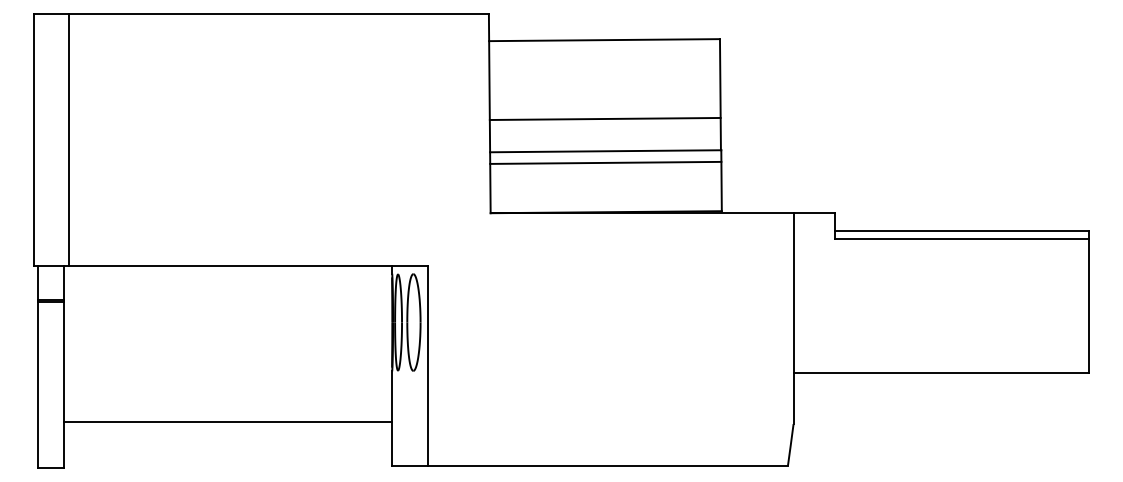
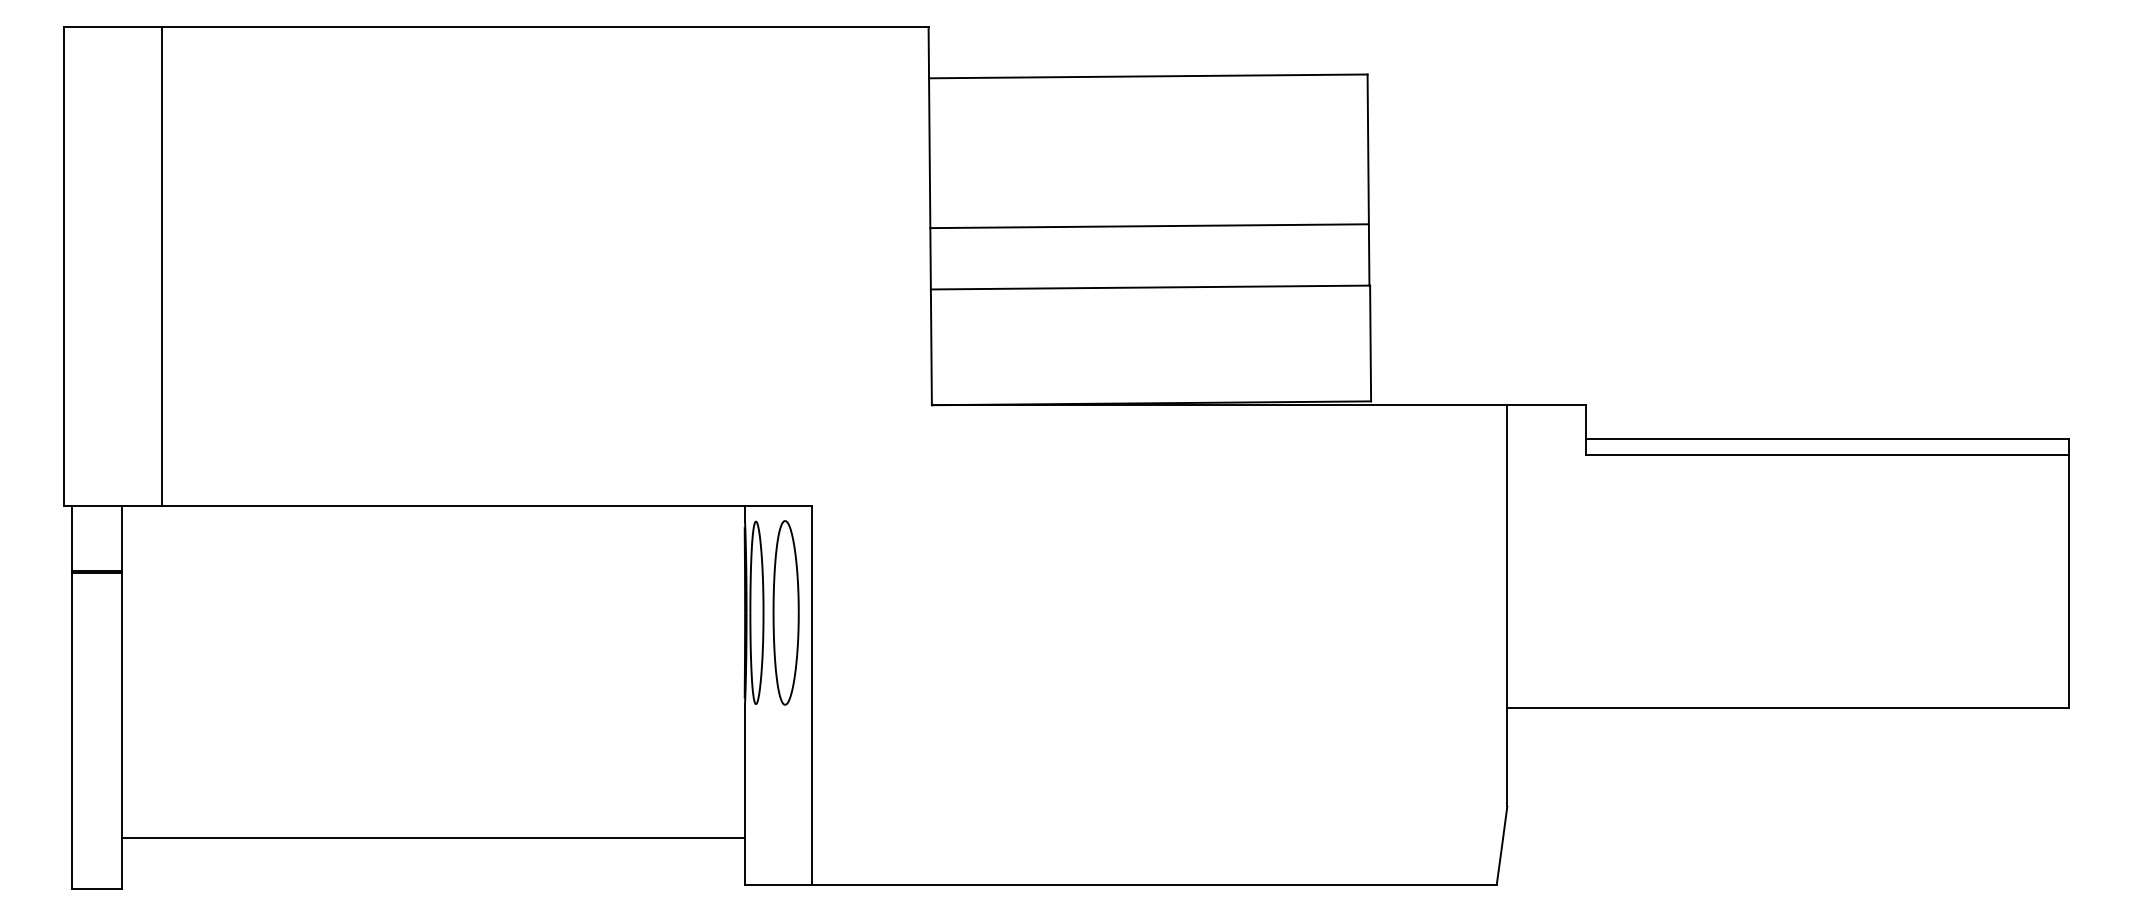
line: (69, 140) -> (162, 267), moved
line: (605, 162) -> (1150, 308), removed
line: (228, 422) -> (433, 838), moved

